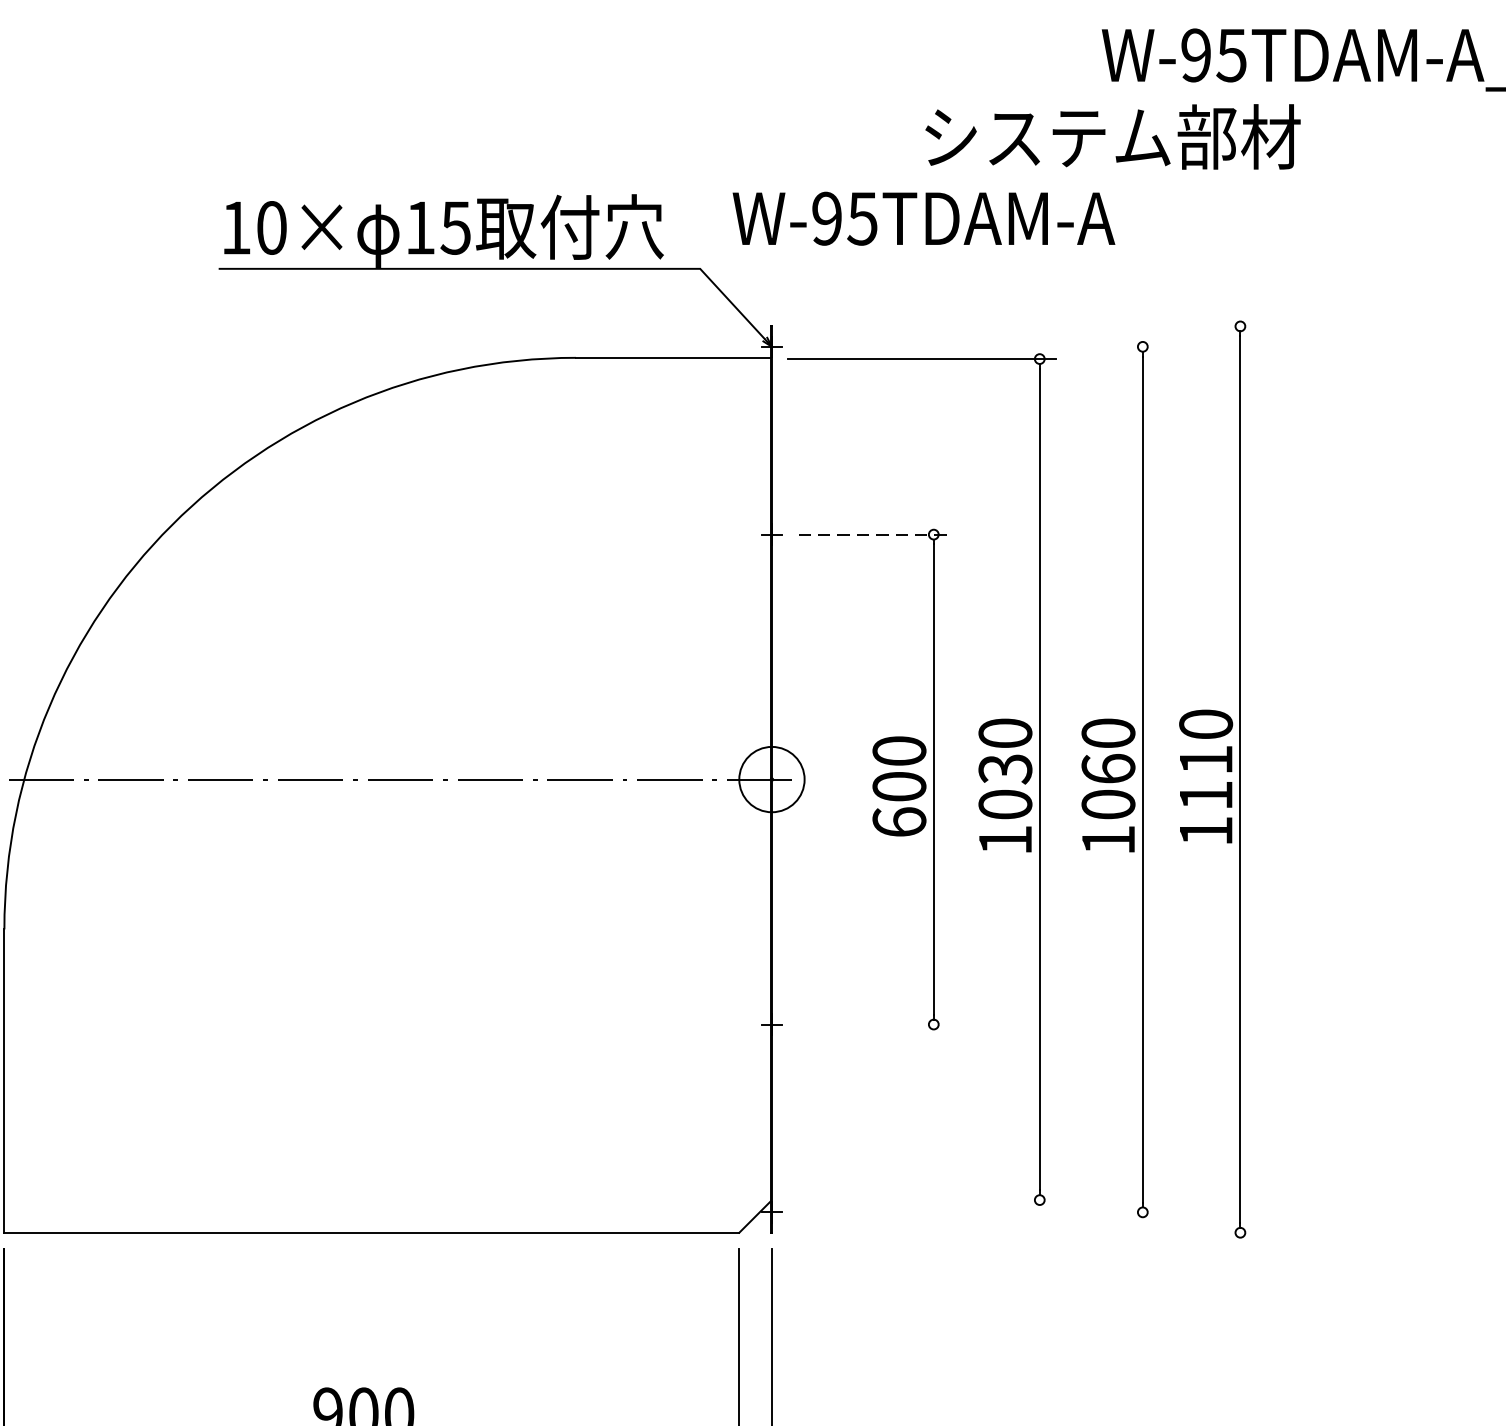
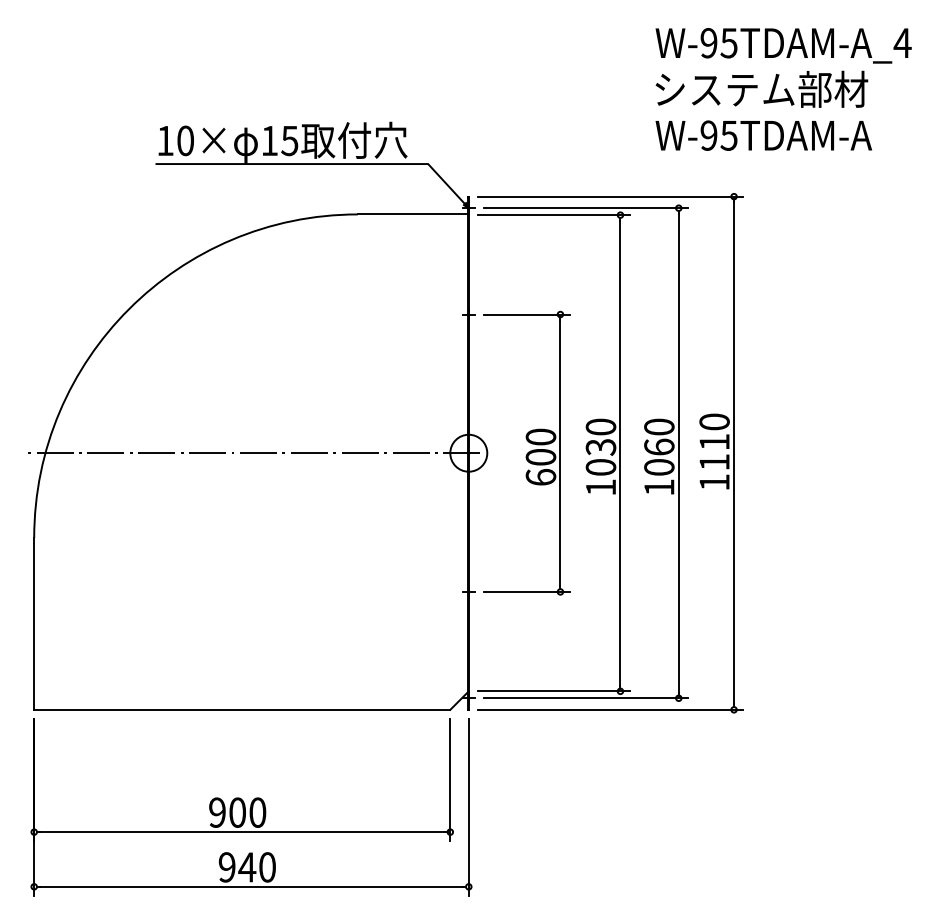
text: (1112, 135) -> (761, 88), moved
text: (923, 218) -> (763, 135), moved
line: (1022, 326) -> (610, 196), added
line: (978, 347) -> (585, 208), added
line: (873, 534) -> (526, 314), dashed -> solid
line: (873, 1023) -> (526, 591), added
line: (921, 1200) -> (553, 691), added
line: (978, 1212) -> (585, 698), added
line: (1022, 1232) -> (610, 709), added

